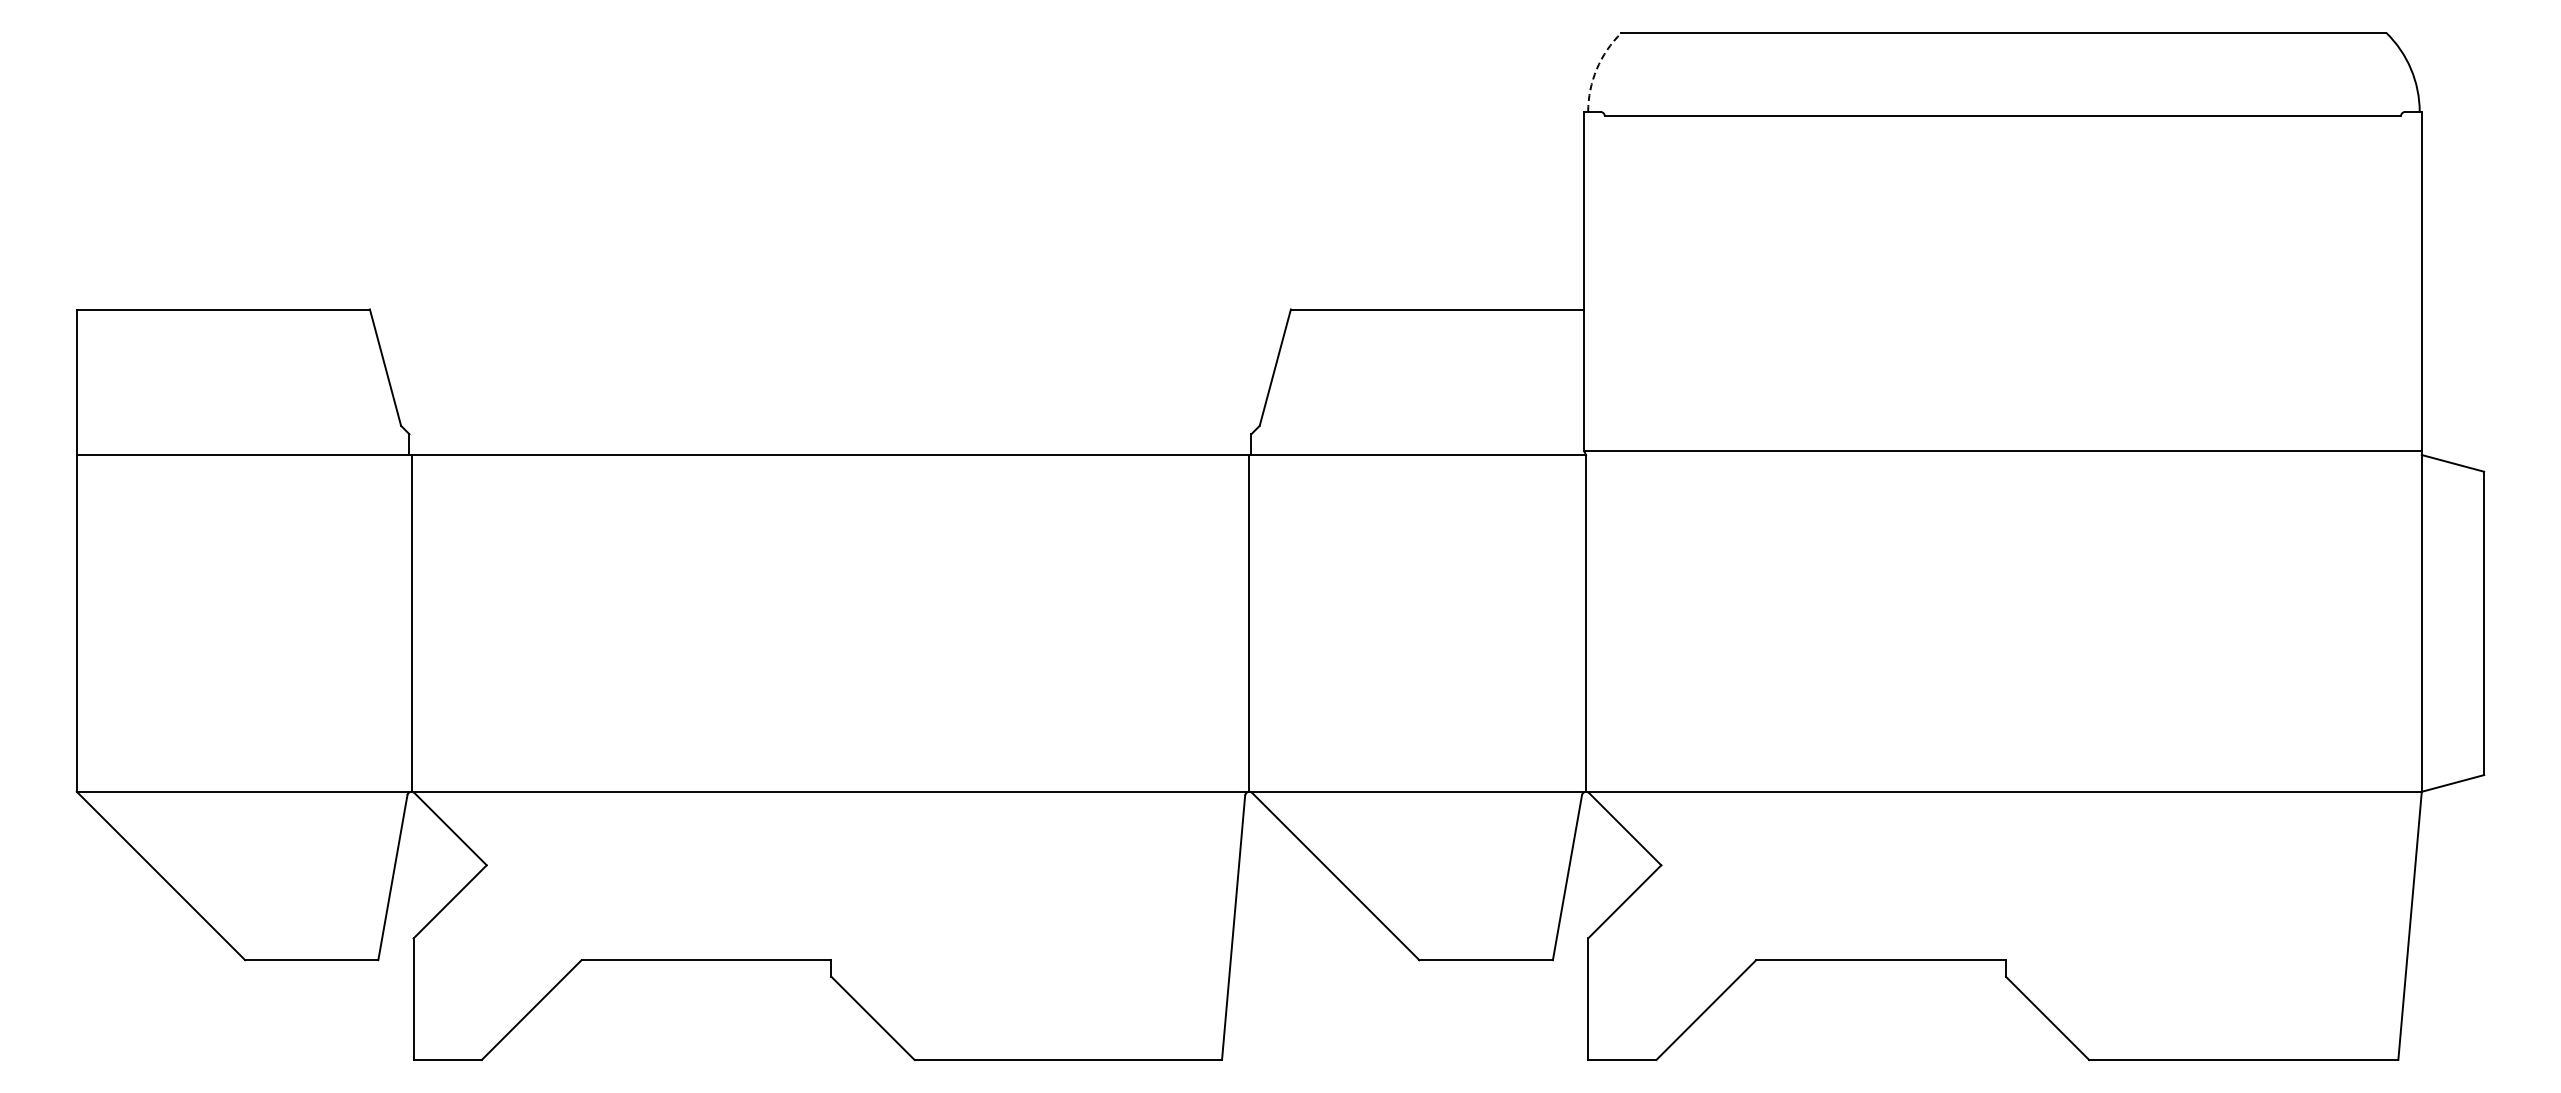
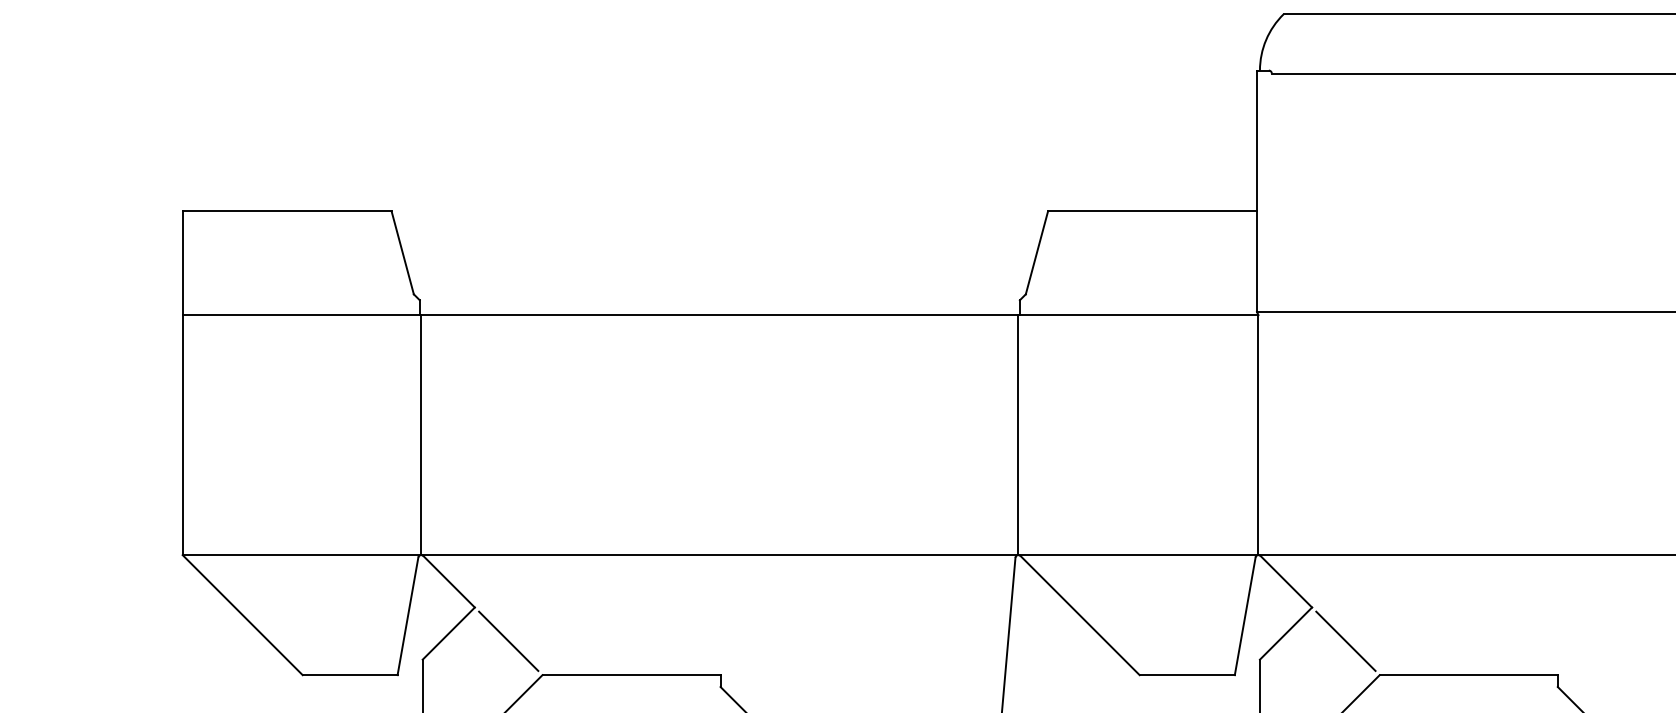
arc: (1596, 69) -> (1265, 40), dashed -> solid
line: (533, 912) -> (508, 641), added
line: (1708, 912) -> (1345, 641), added

